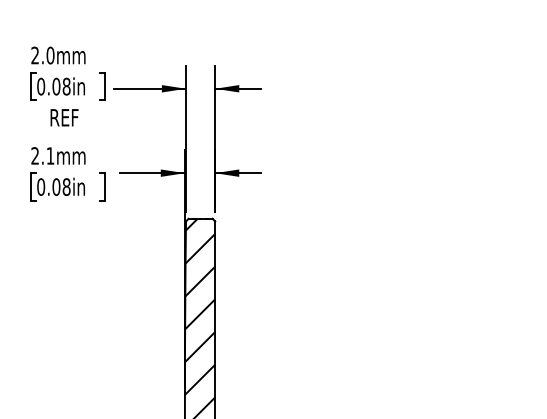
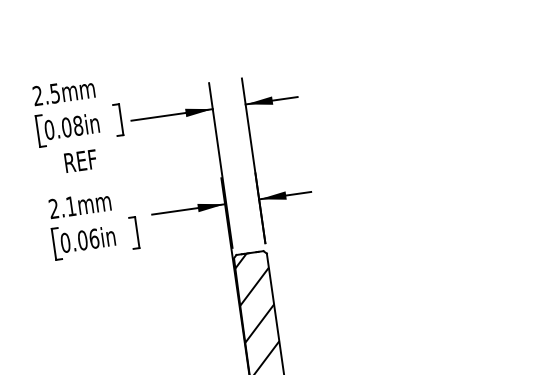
text: (50, 55) -> (55, 93), 2.0mm -> 2.5mm
text: (66, 186) -> (94, 238), 0.08in -> 0.06in

